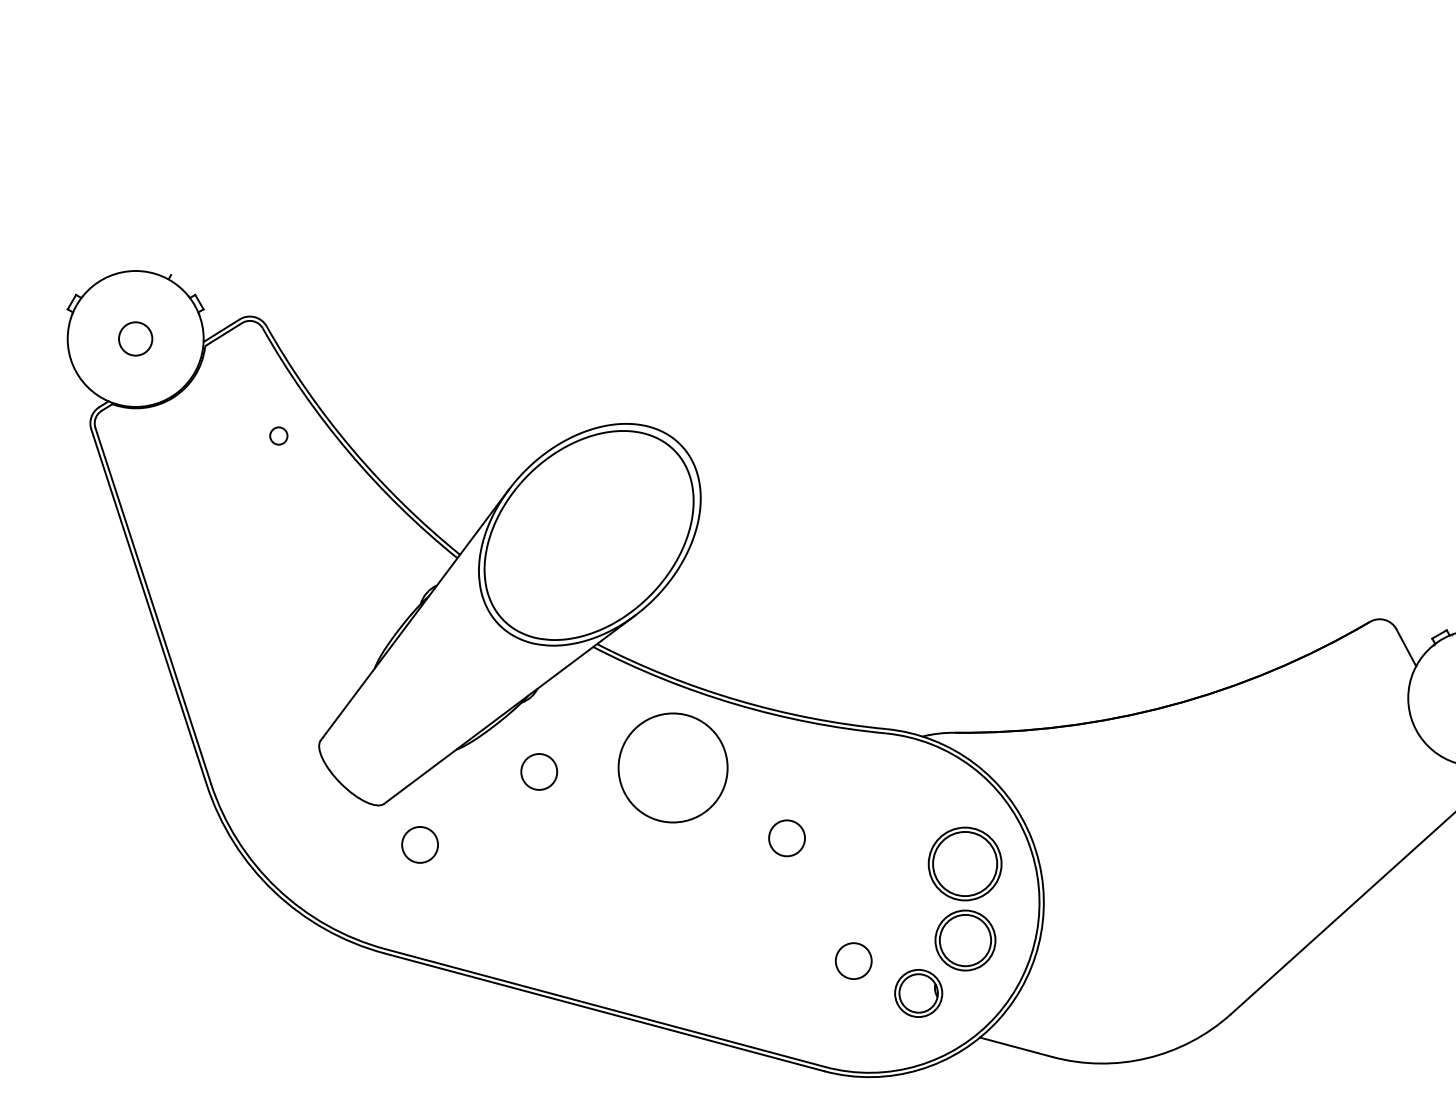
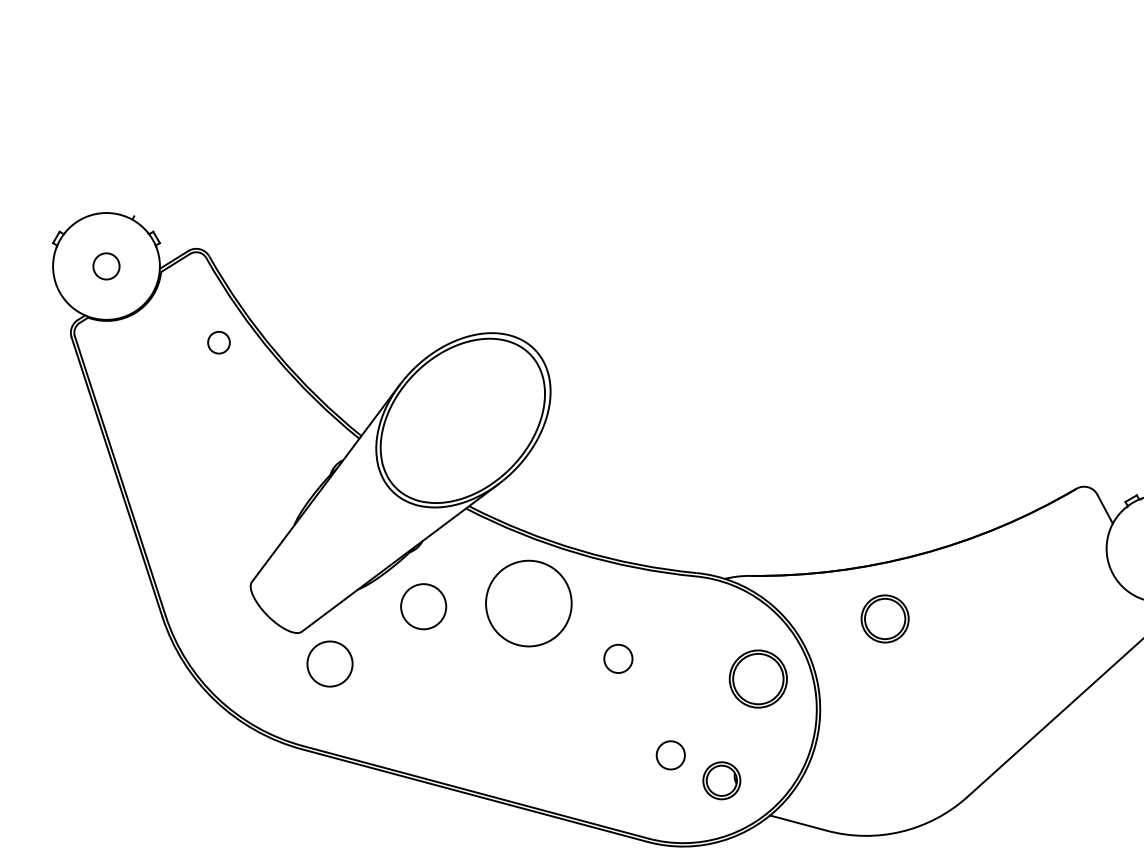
circle: (278, 435) -> (218, 342), size x1.6
circle: (539, 771) -> (423, 606), size x1.6
circle: (420, 844) -> (330, 663), size x1.6
part: (965, 940) -> (885, 618), moved

